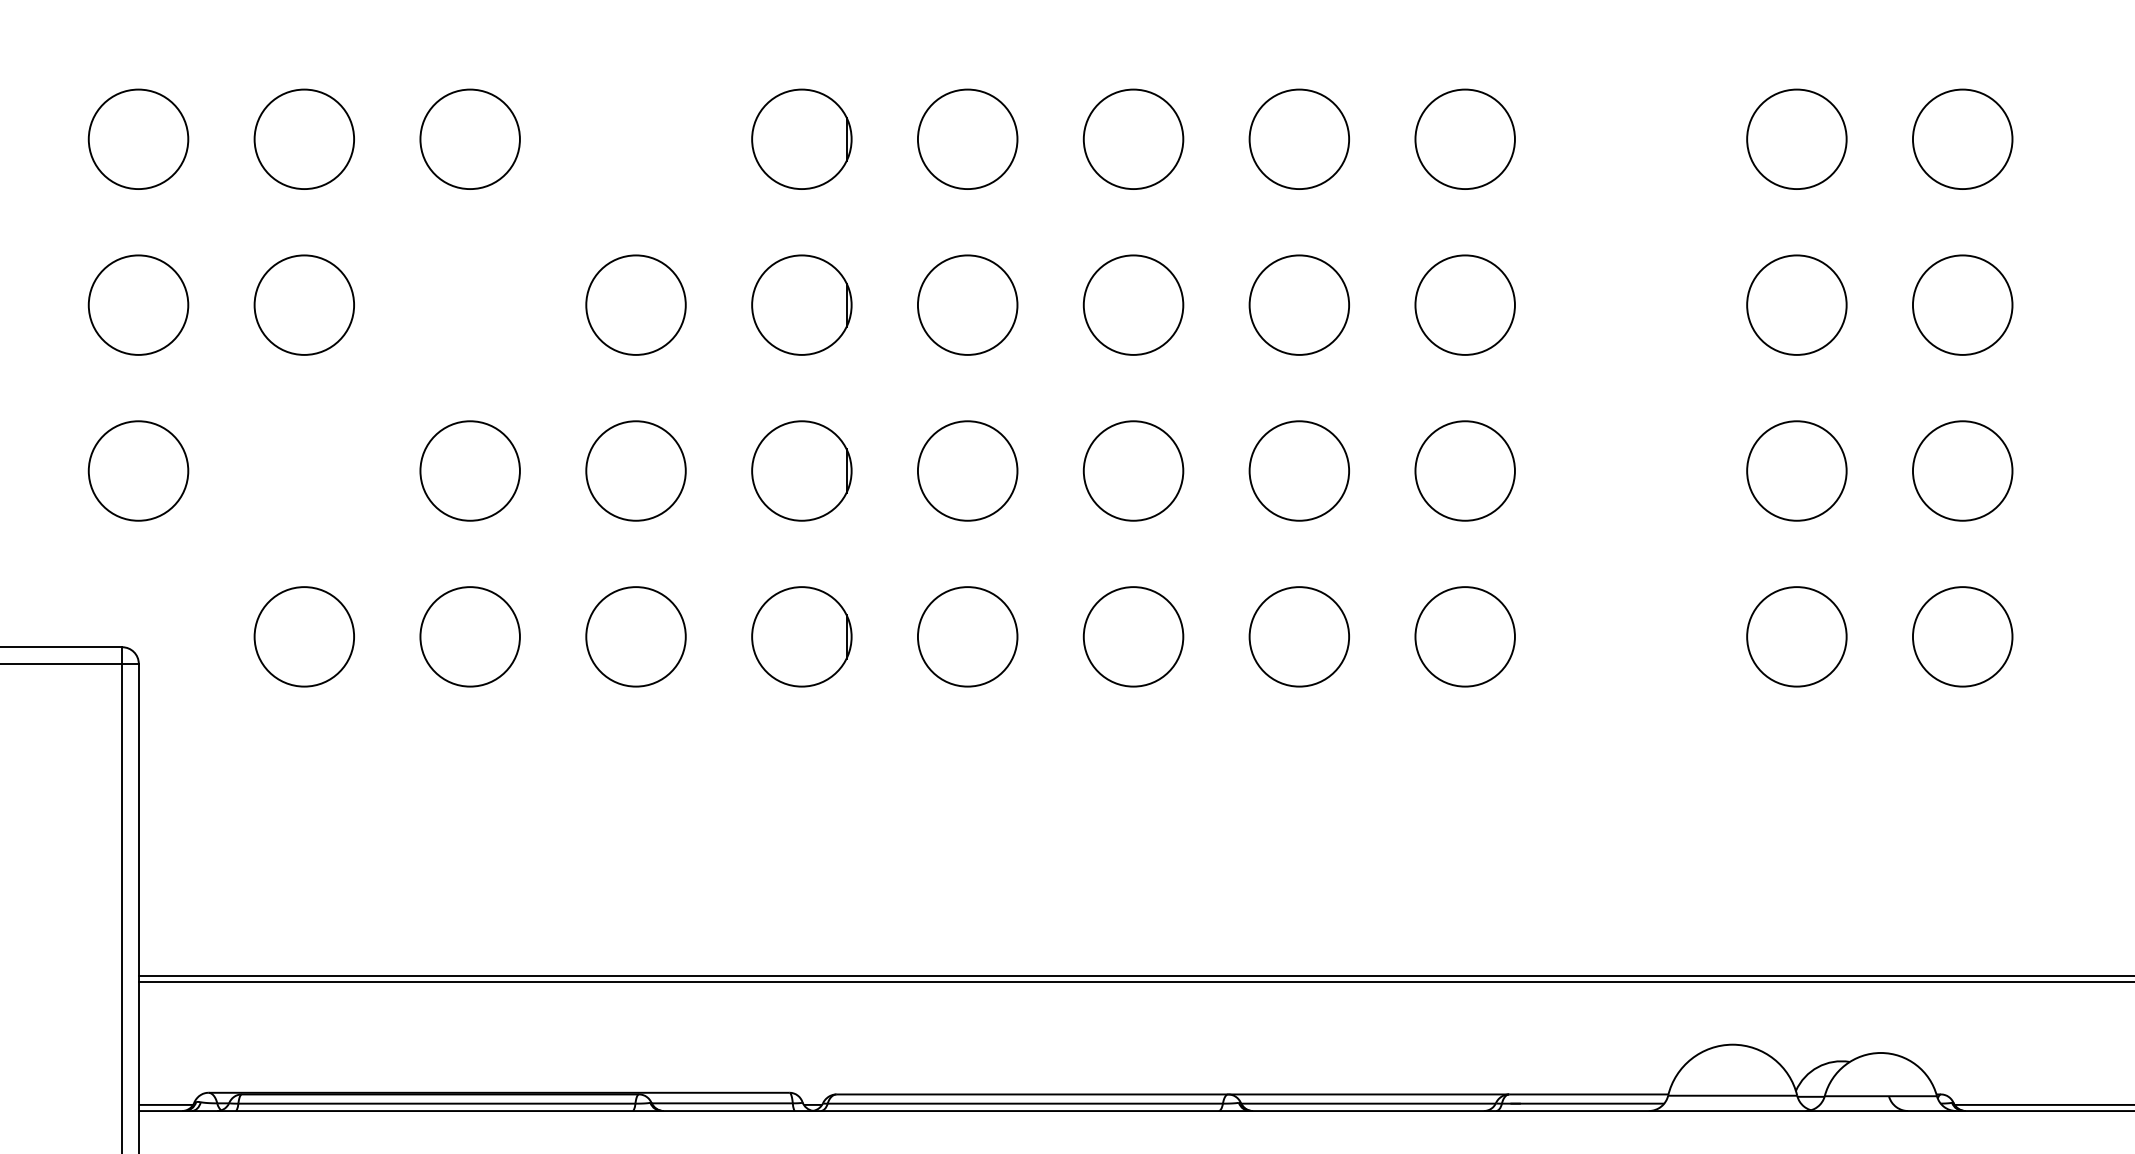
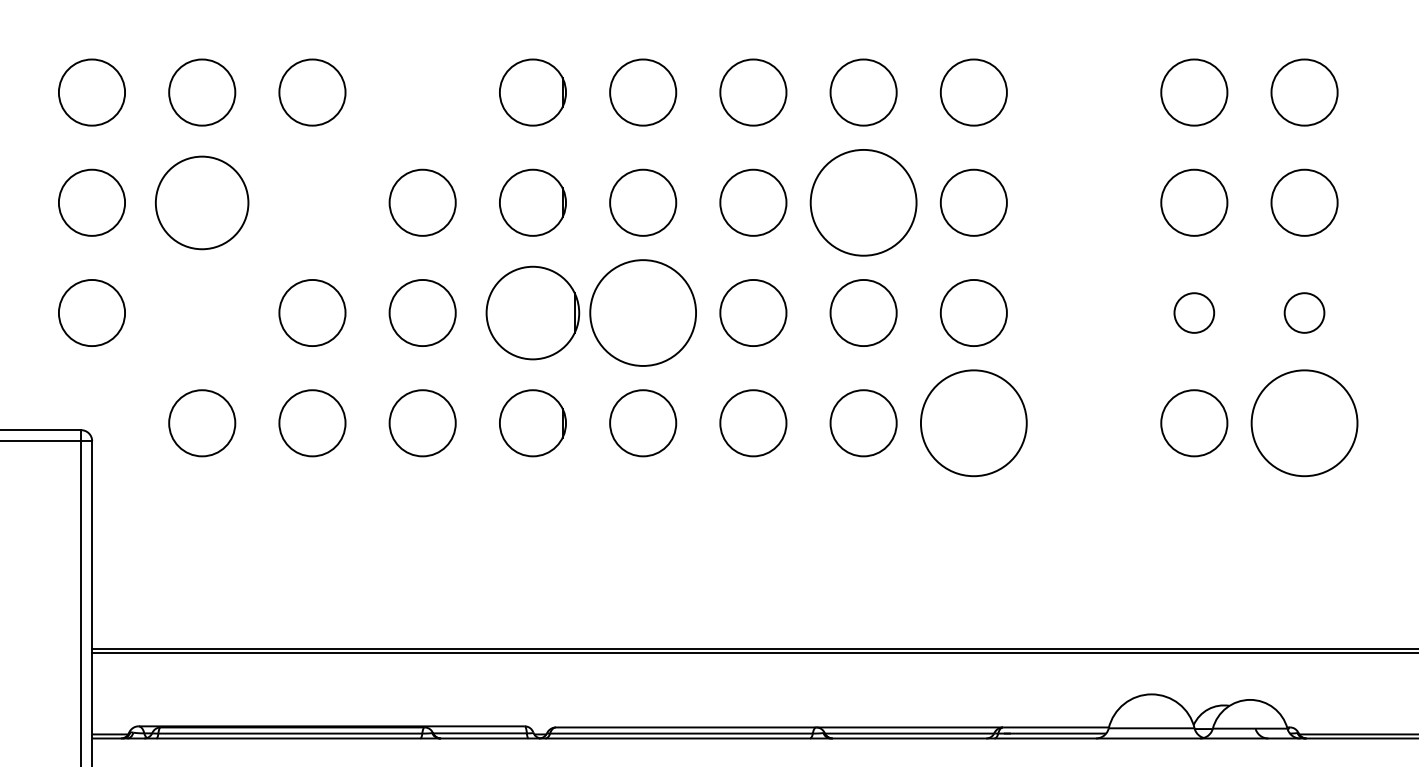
circle: (304, 304) -> (202, 202), size x1.4
circle: (1299, 304) -> (863, 202), size x1.6
part: (801, 470) -> (532, 312), size x1.4
circle: (968, 470) -> (643, 312), size x1.6
circle: (1797, 470) -> (1194, 312), size x0.6
circle: (1962, 470) -> (1304, 312), size x0.6
circle: (1464, 637) -> (973, 423), size x1.6
circle: (1962, 637) -> (1304, 423), size x1.6

